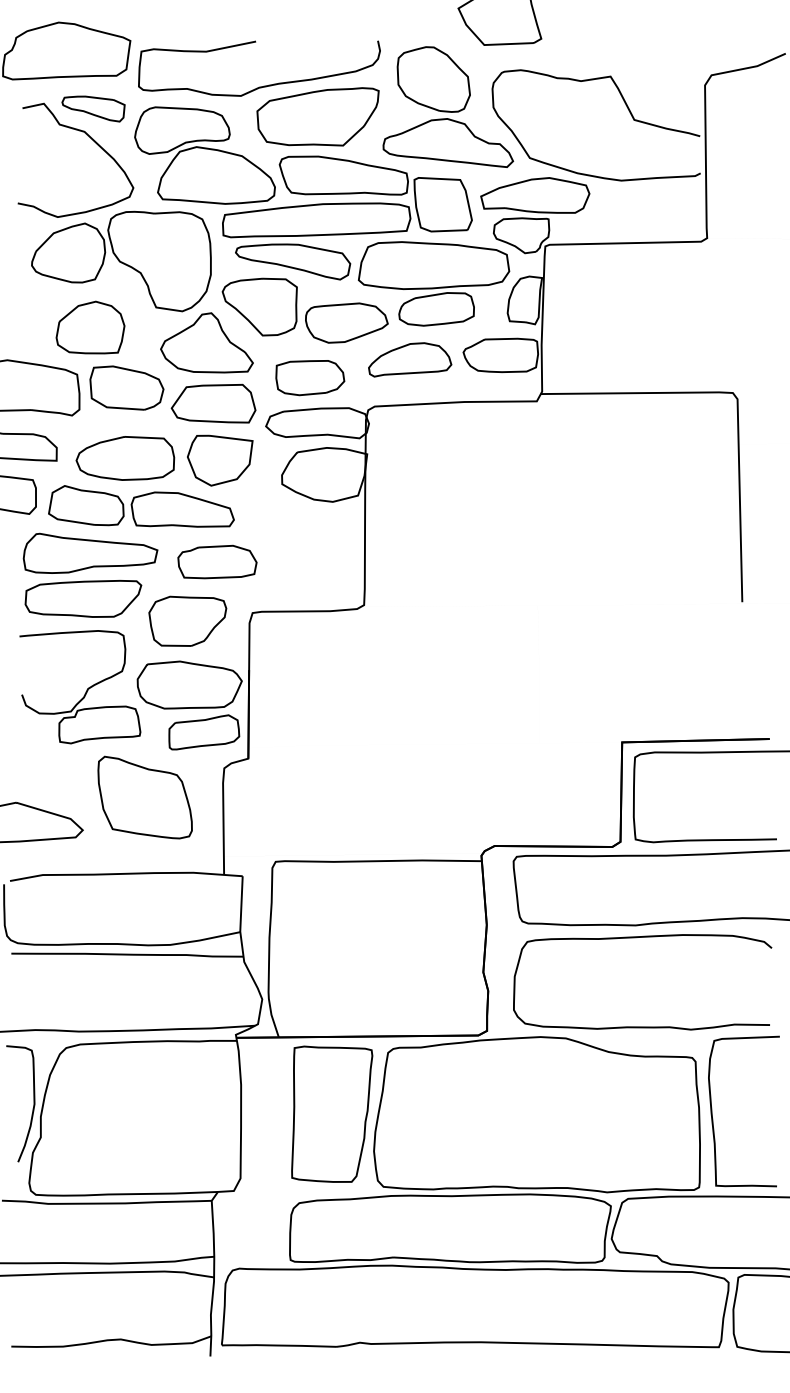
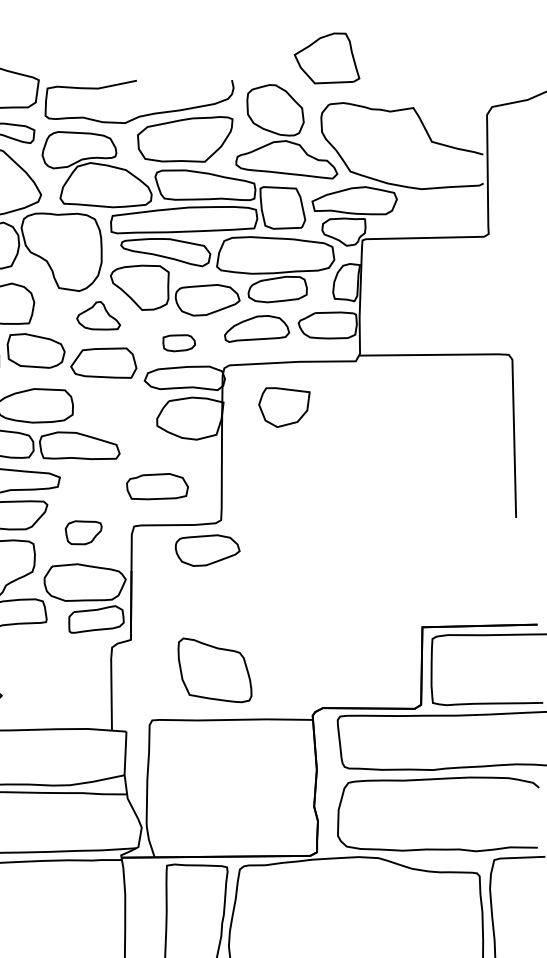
part: (206, 342) -> (98, 315), size x0.6
part: (310, 378) -> (179, 343), size x0.6
part: (220, 460) -> (284, 407), moved
part: (217, 561) -> (157, 486), moved
part: (187, 620) -> (83, 532), size x0.6
part: (346, 643) -> (207, 550), added
part: (144, 797) -> (214, 670), moved

